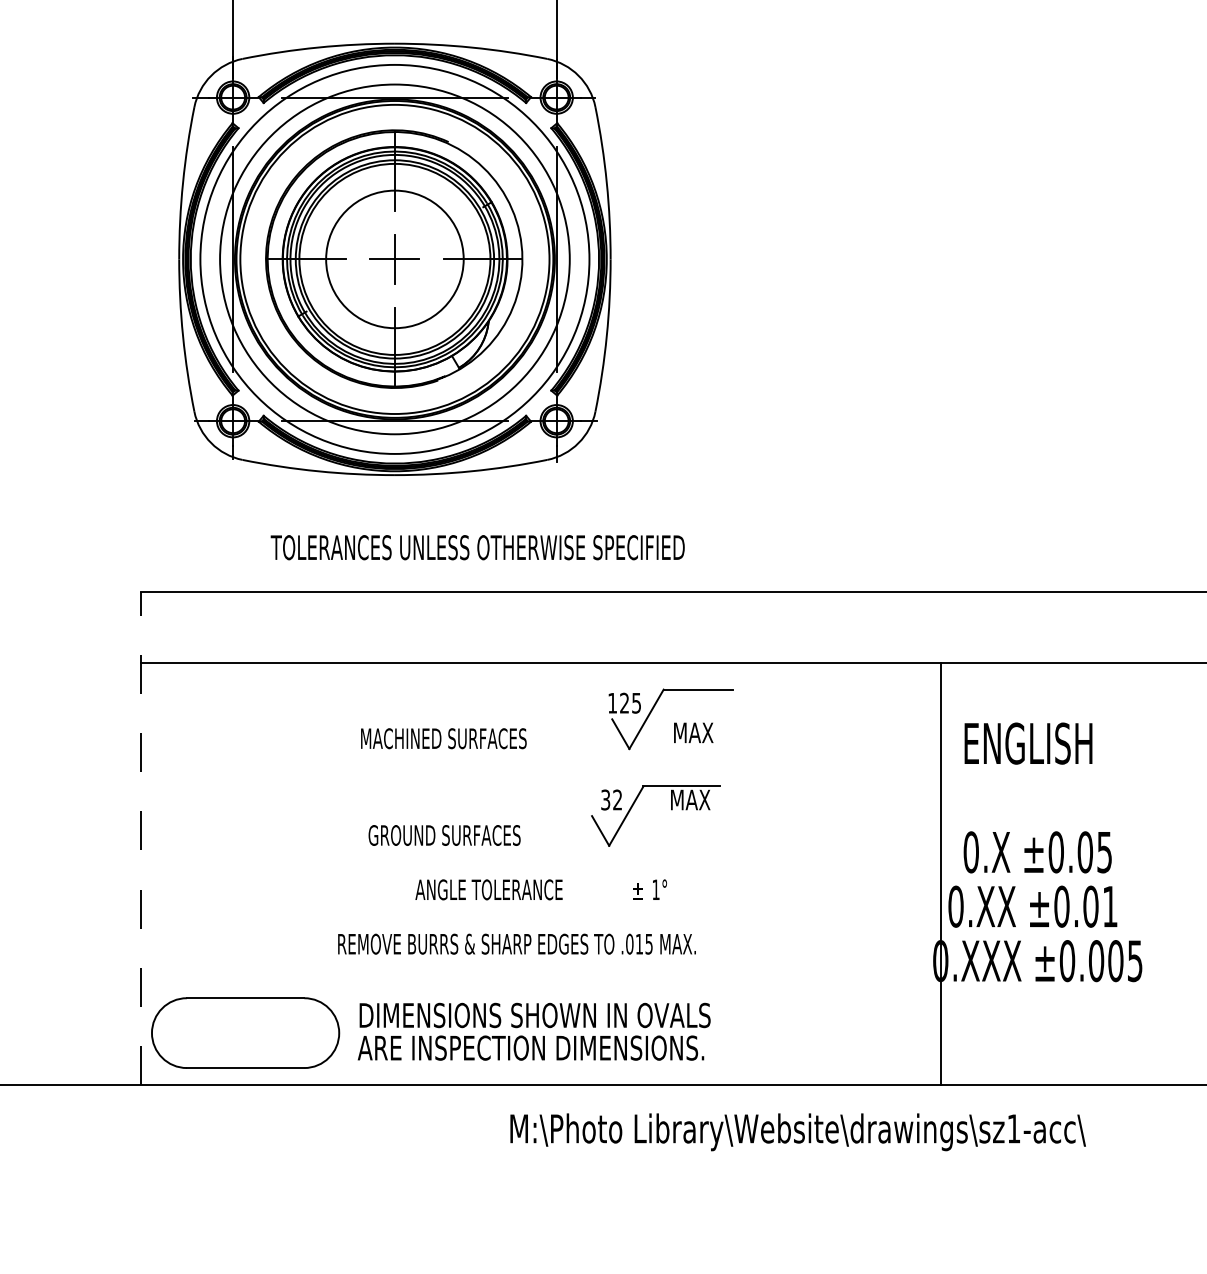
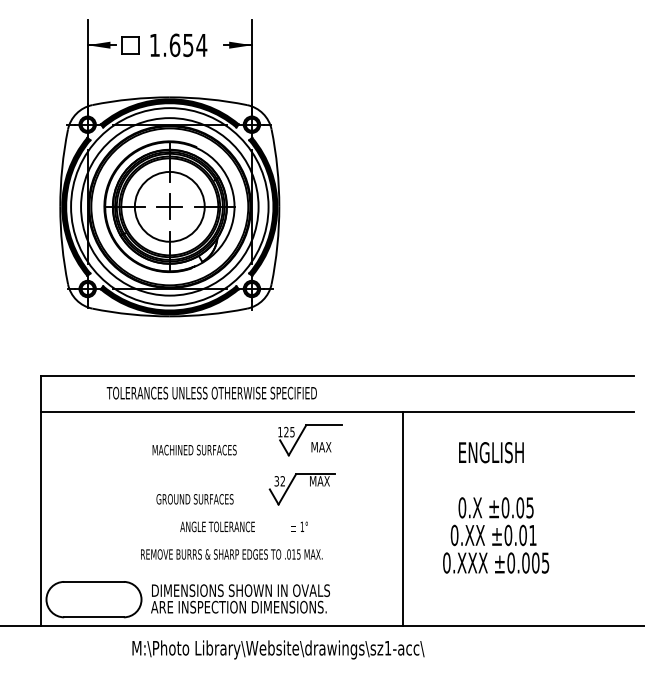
text: (477, 546) -> (211, 392), moved
line: (140, 837) -> (40, 500), dashed -> solid
line: (939, 873) -> (402, 518), moved
text: (798, 1131) -> (278, 649), moved

